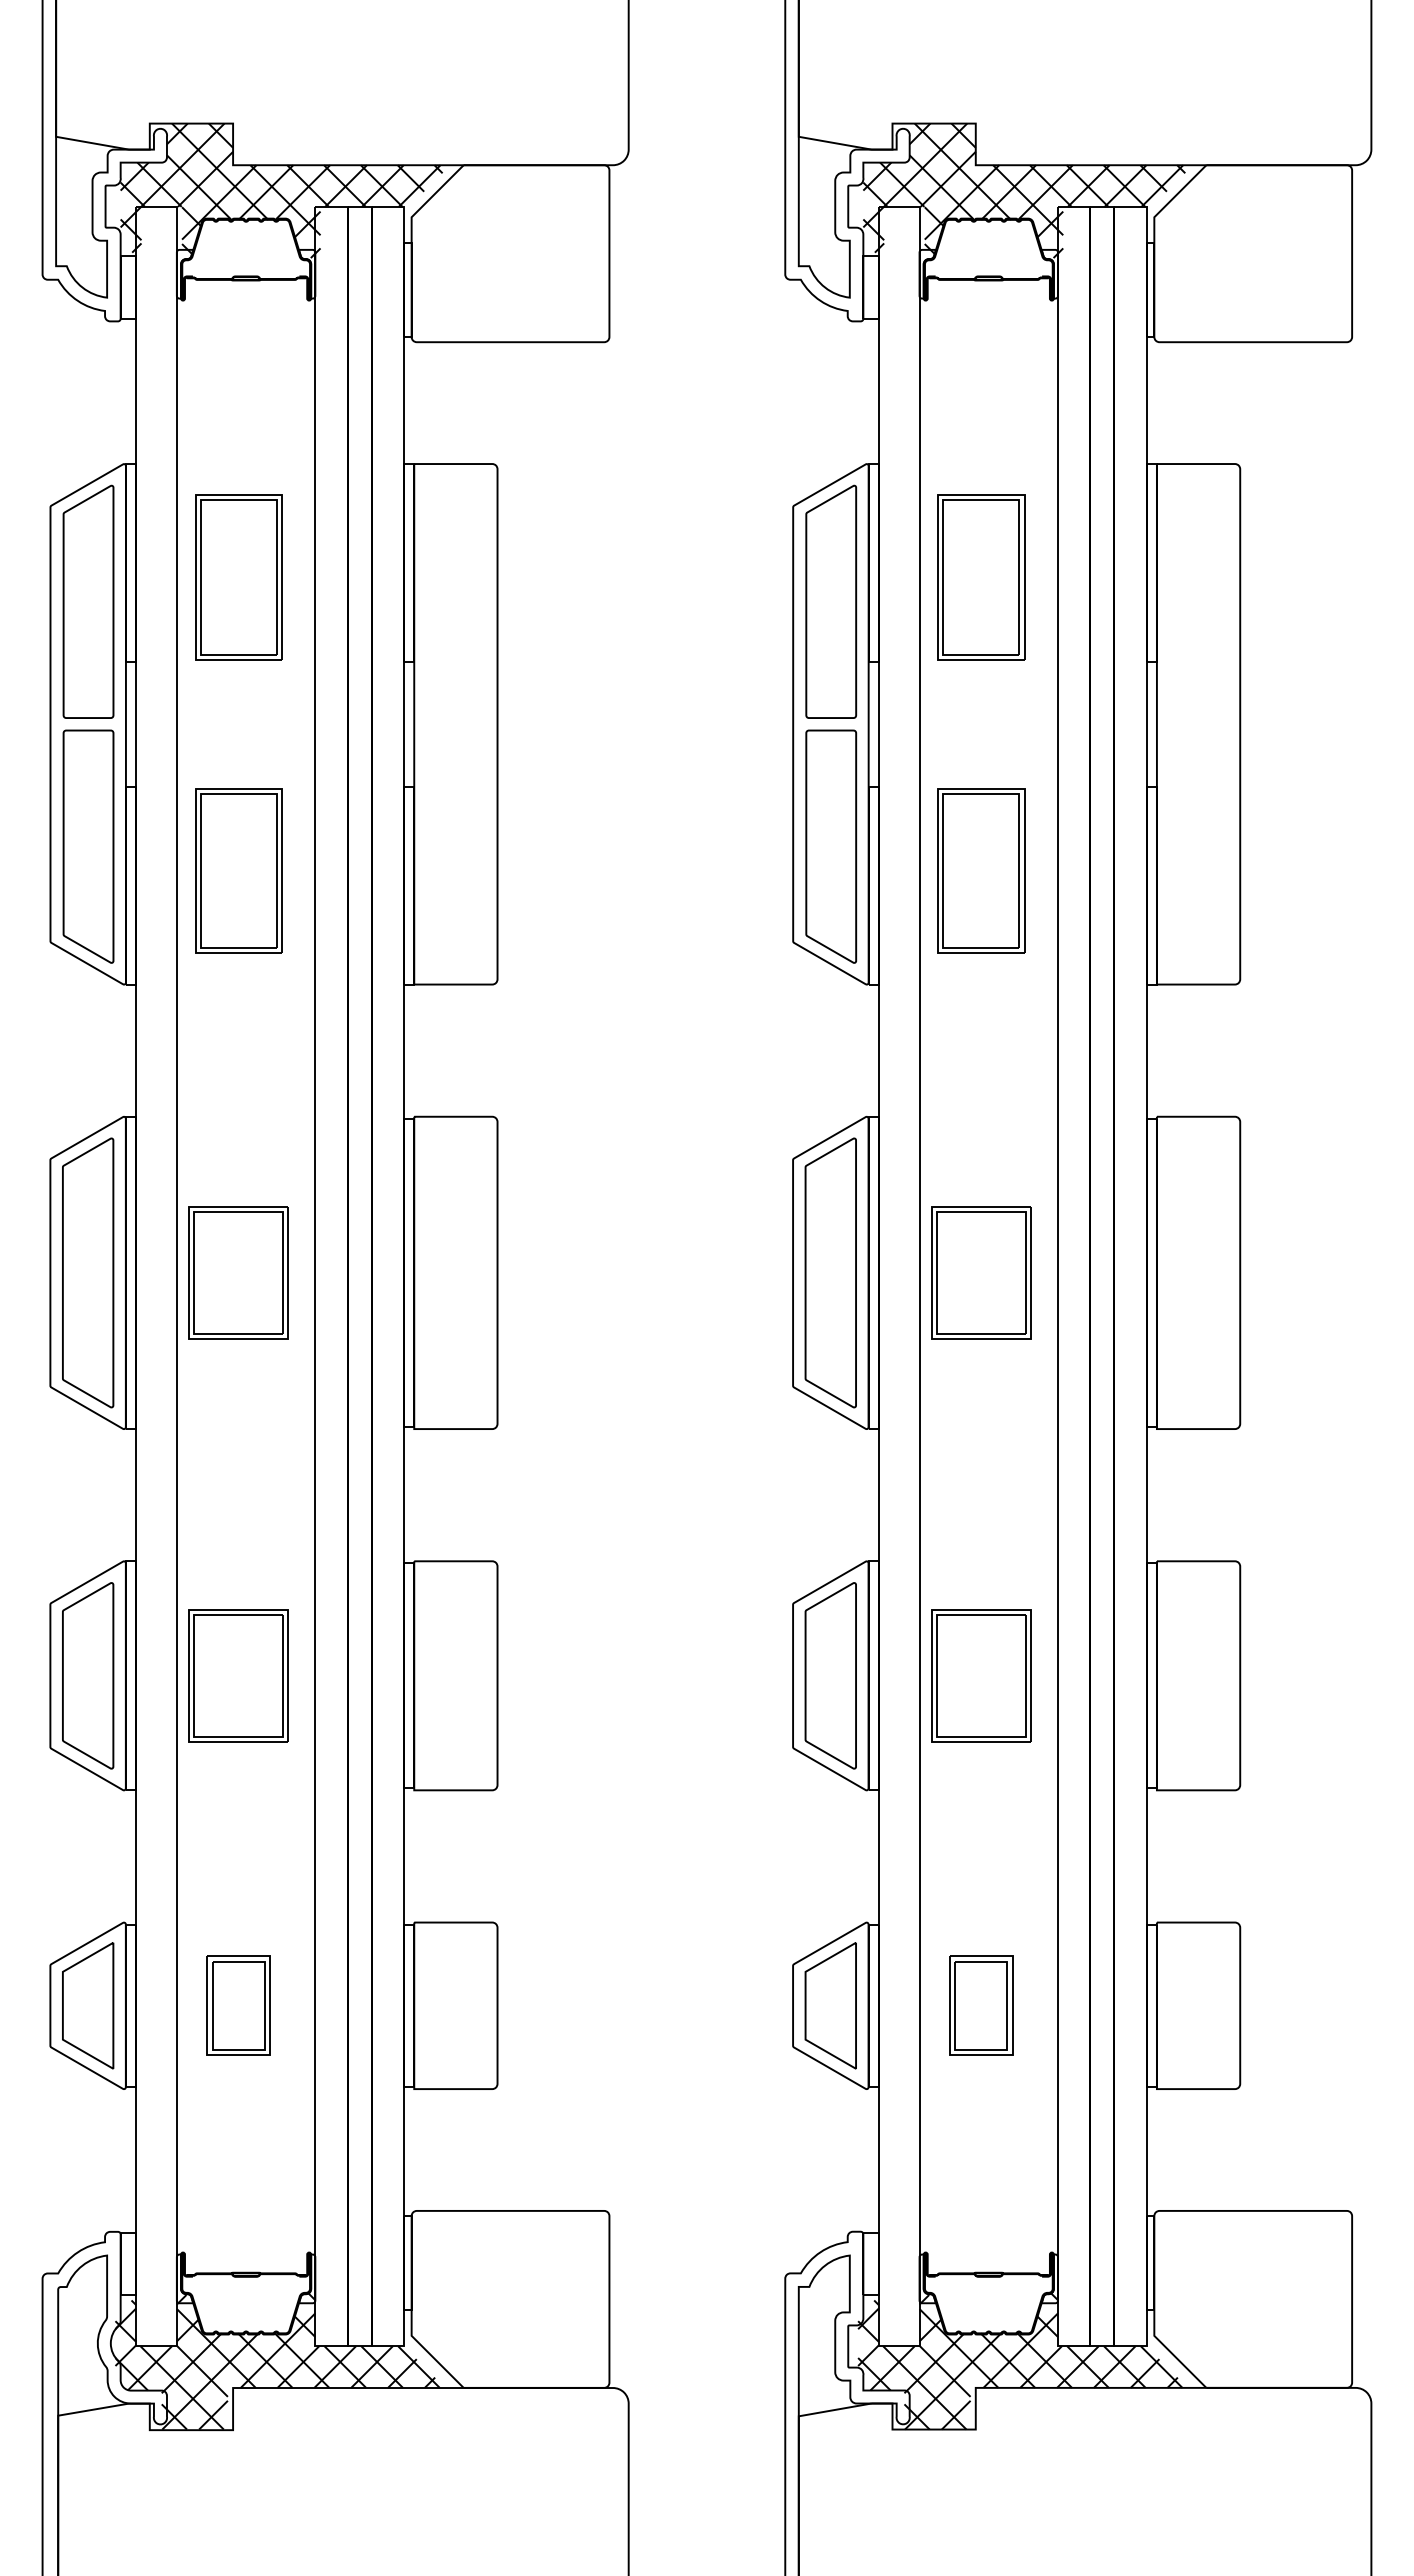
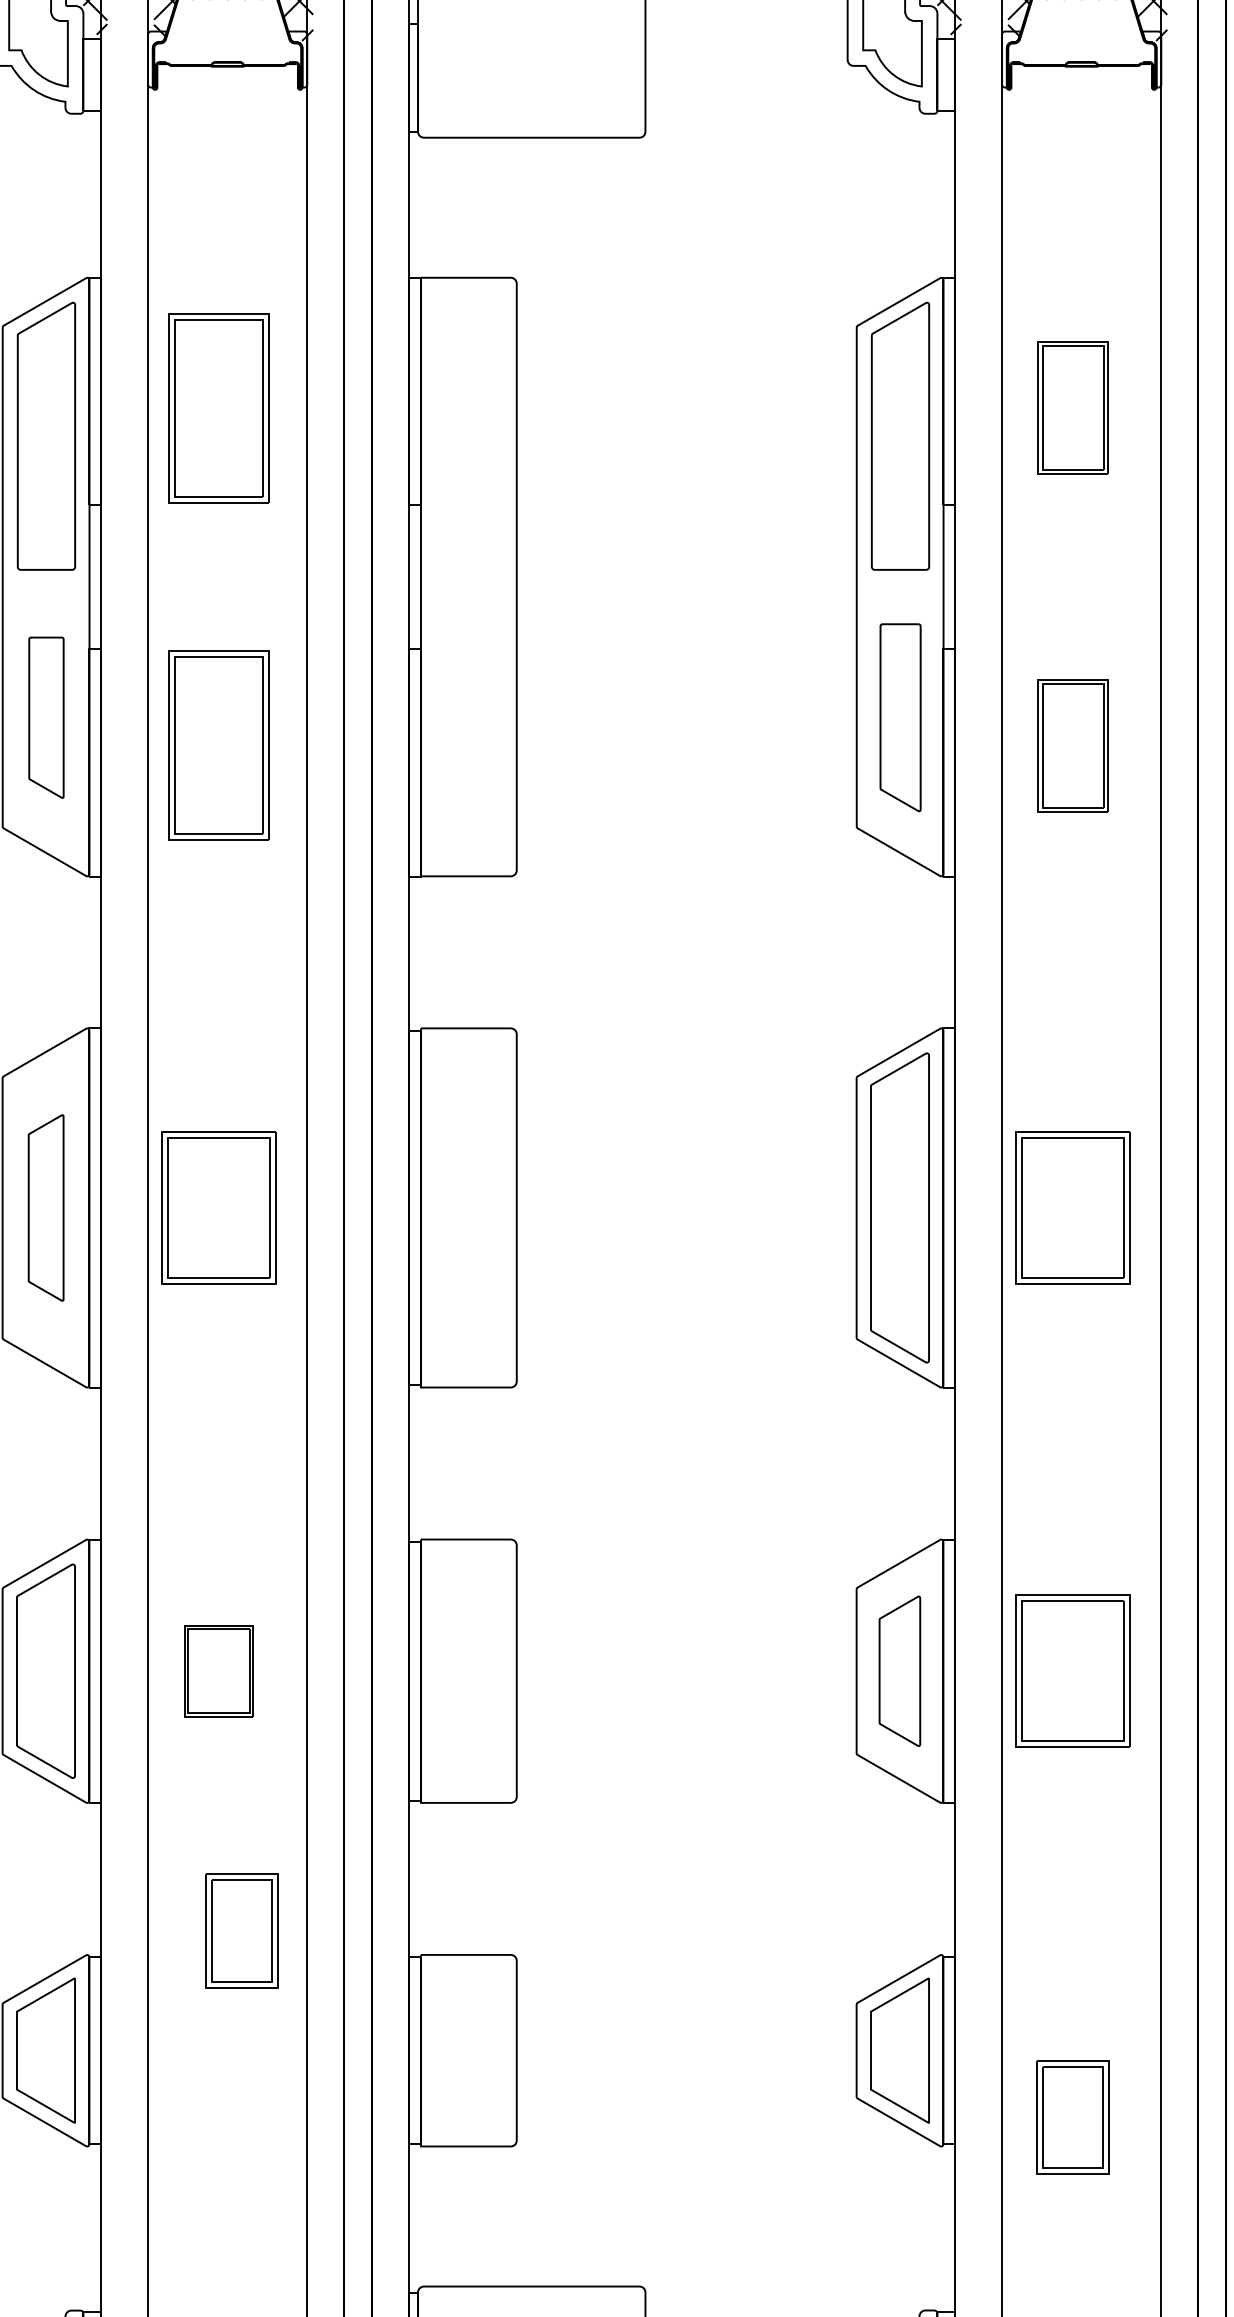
part: (981, 577) -> (1073, 408), size x0.7
part: (88, 846) -> (46, 717), size x0.6
part: (831, 846) -> (900, 717), size x0.7
part: (981, 870) -> (1073, 745), size x0.7
part: (88, 1272) -> (46, 1207), size x0.6
part: (238, 1675) -> (218, 1670), size x0.6
part: (830, 1675) -> (899, 1670), size x0.7
part: (238, 2005) -> (241, 1930), moved
part: (981, 2005) -> (1073, 2117), moved

